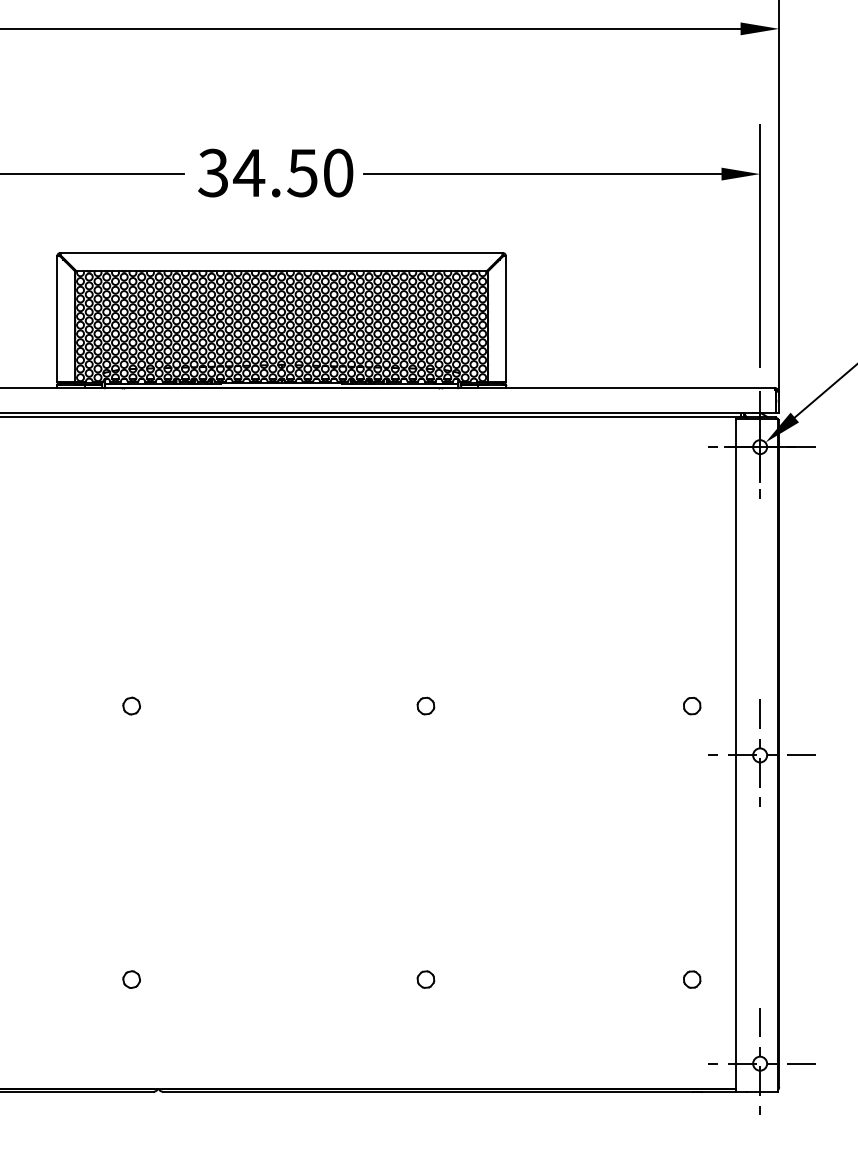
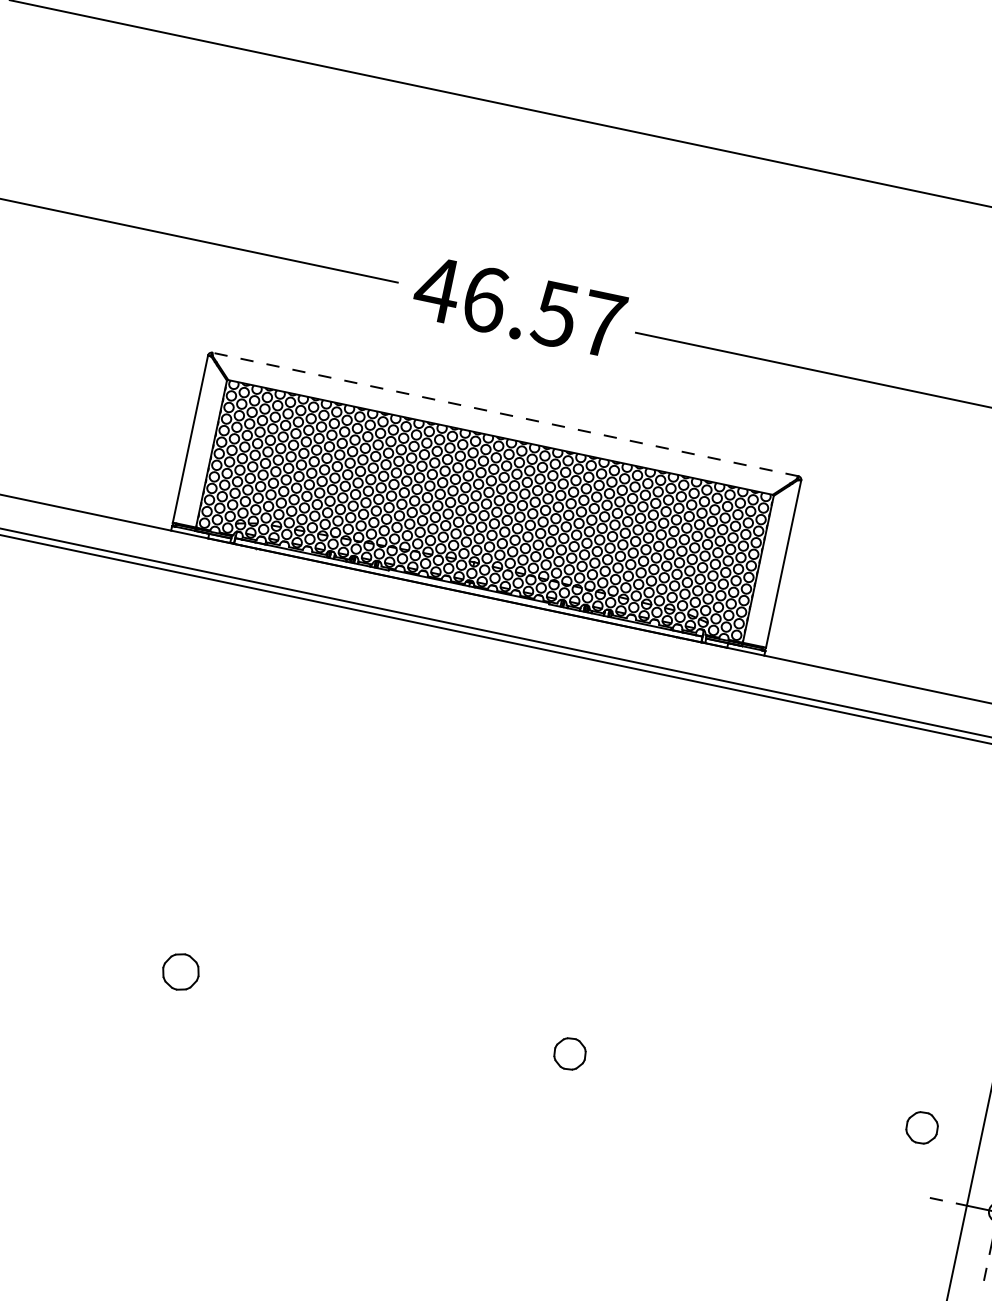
text: (275, 172) -> (519, 306), 34.50 -> 46.57
line: (281, 253) -> (505, 414), solid -> dashed
part: (131, 705) -> (180, 971), size x1.6
part: (425, 705) -> (569, 1052), size x1.4
part: (692, 706) -> (922, 1128), size x1.4

